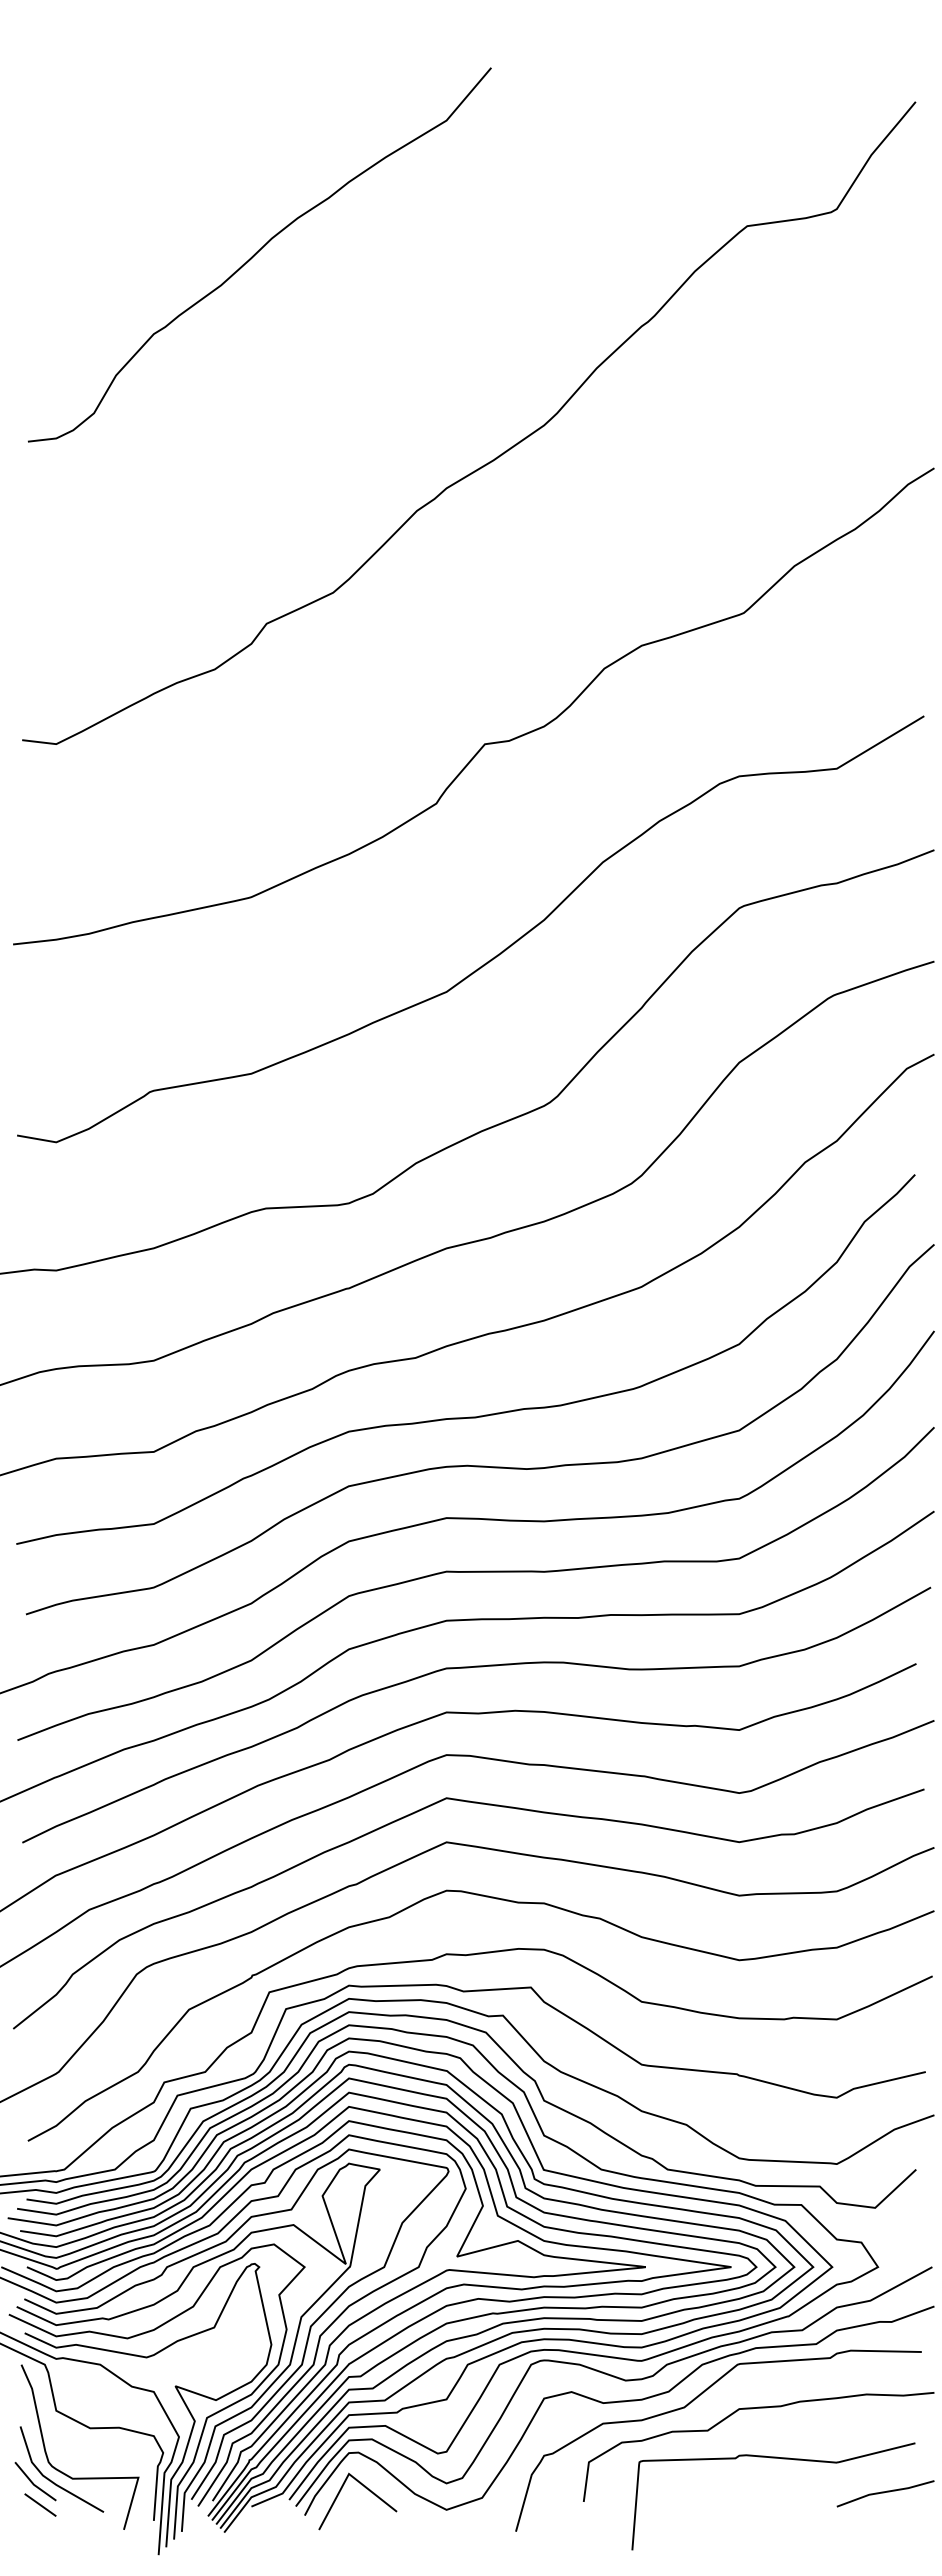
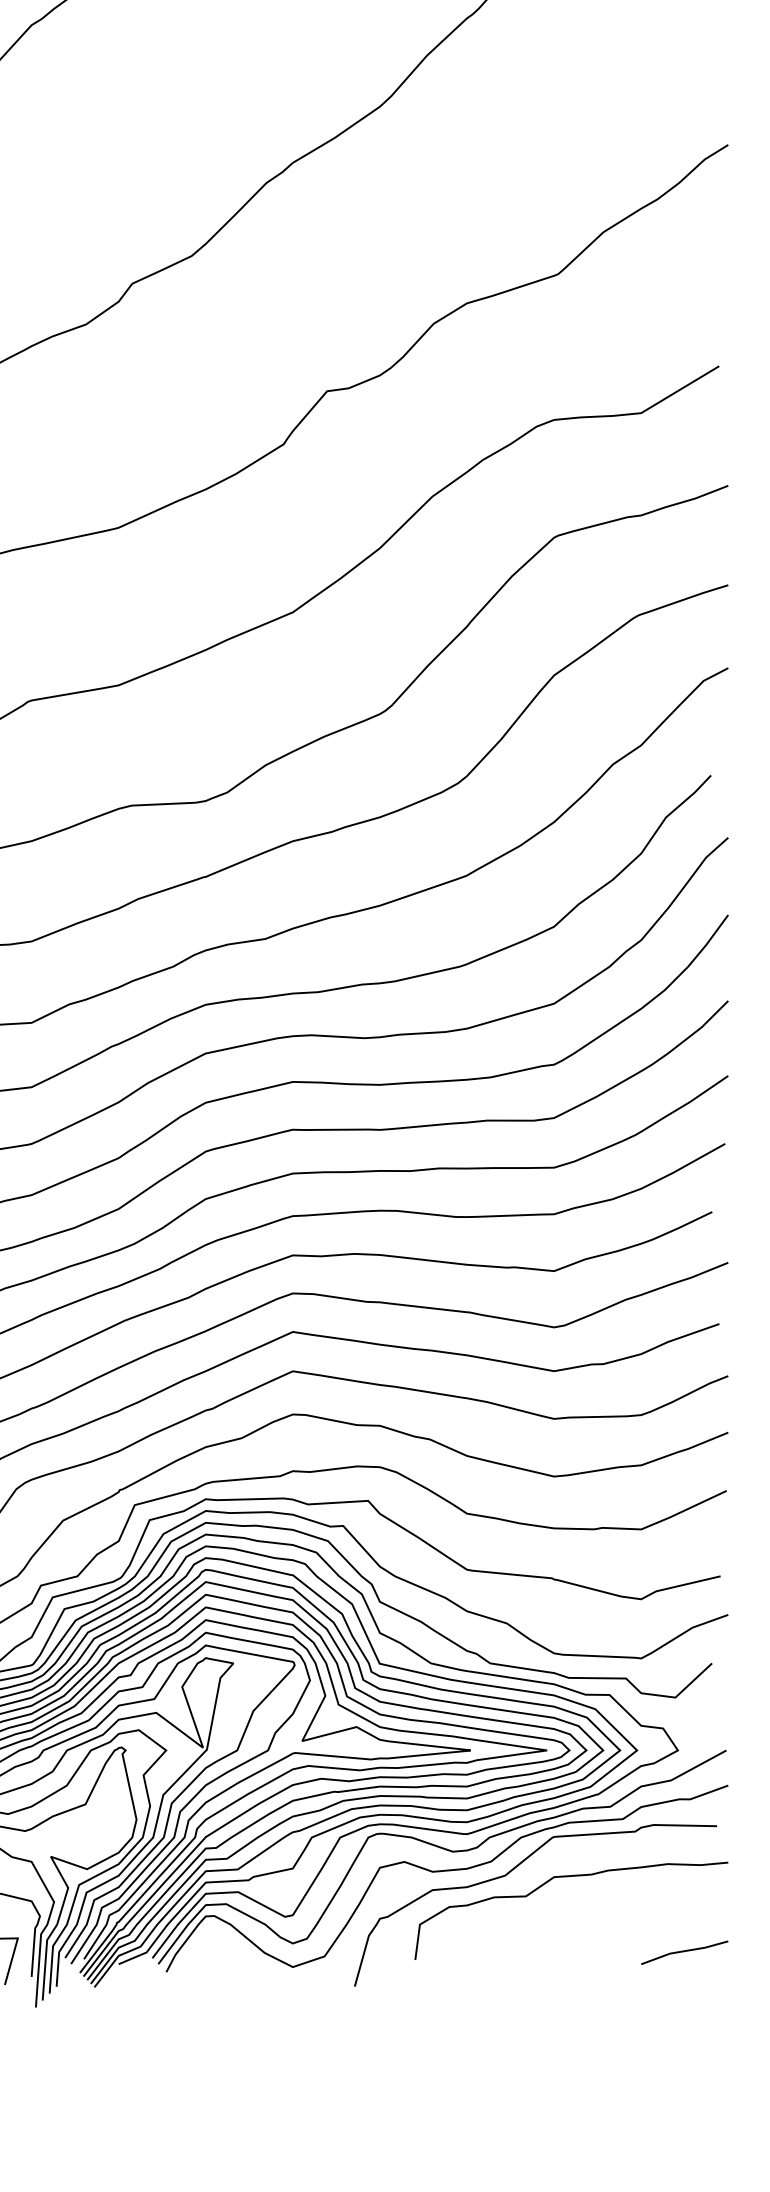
curve: (773, 2458) -> (584, 1921), removed
line: (365, 2488) -> (220, 1948), removed

